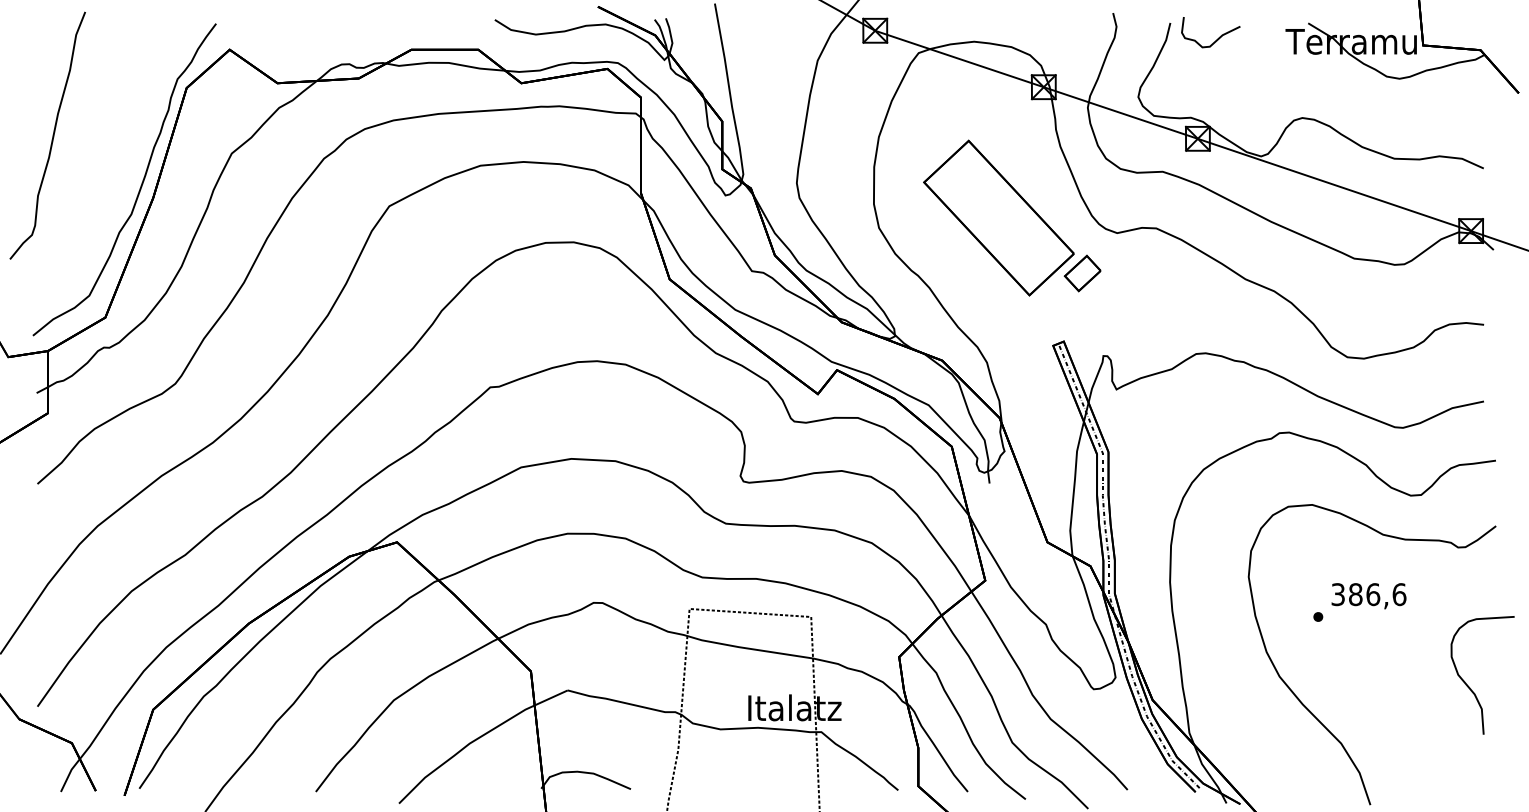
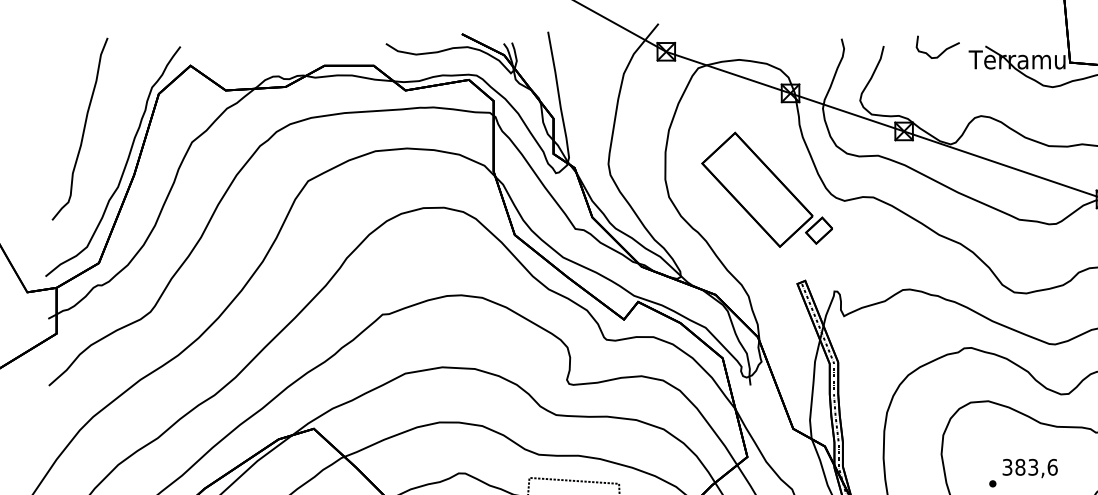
curve: (1217, 38) -> (942, 51), moved
curve: (52, 135) -> (83, 128), moved
text: (1373, 594) -> (1033, 467), 386,6 -> 383,6

